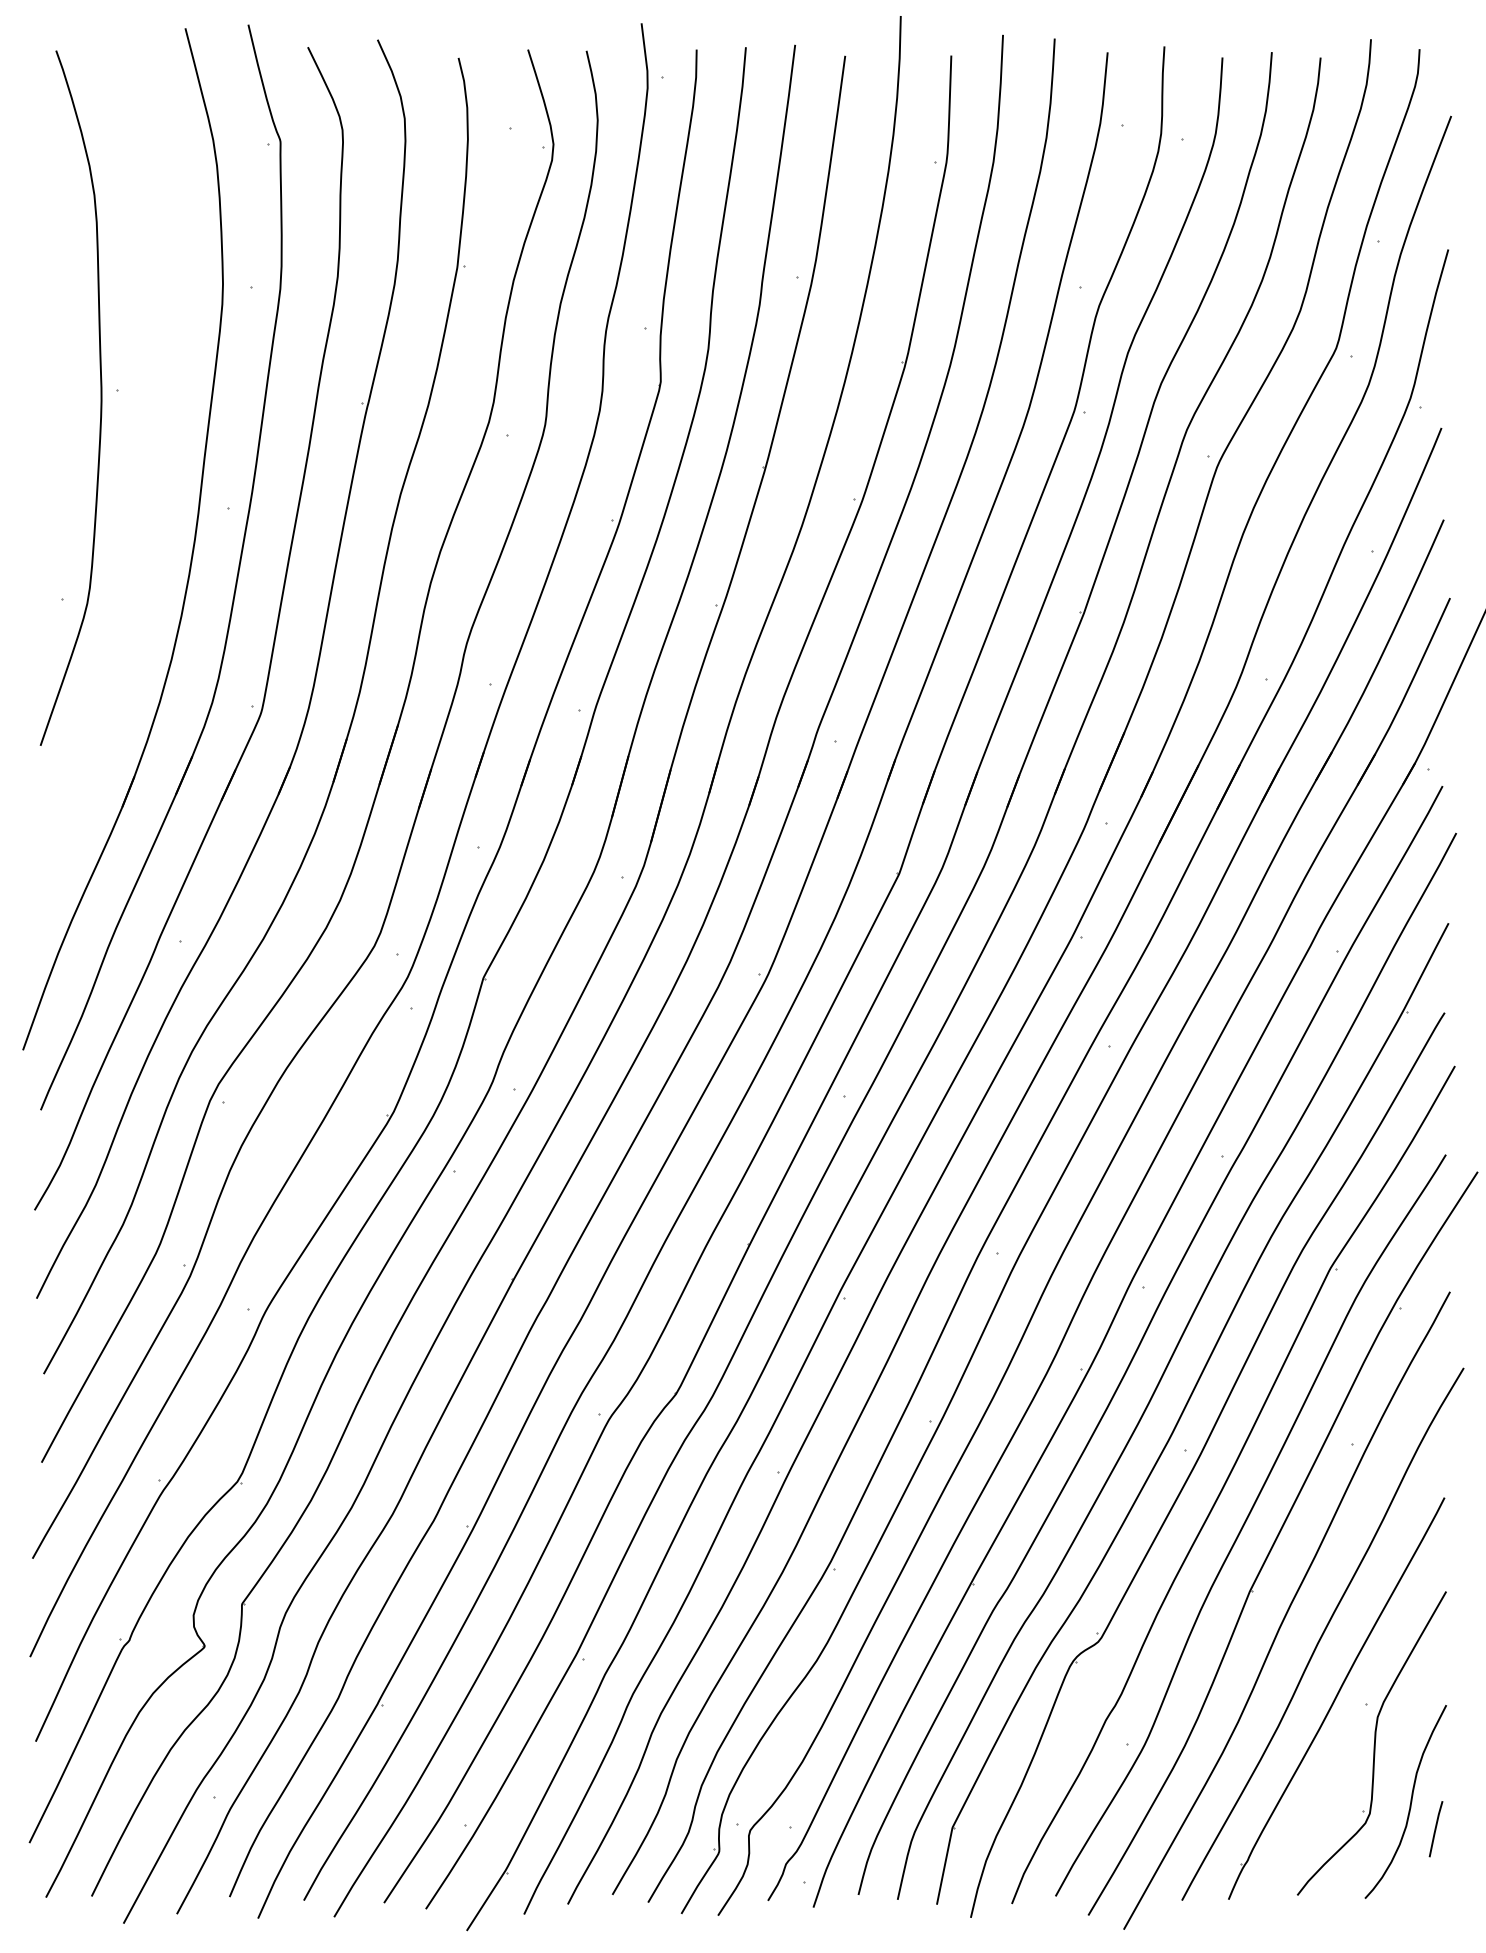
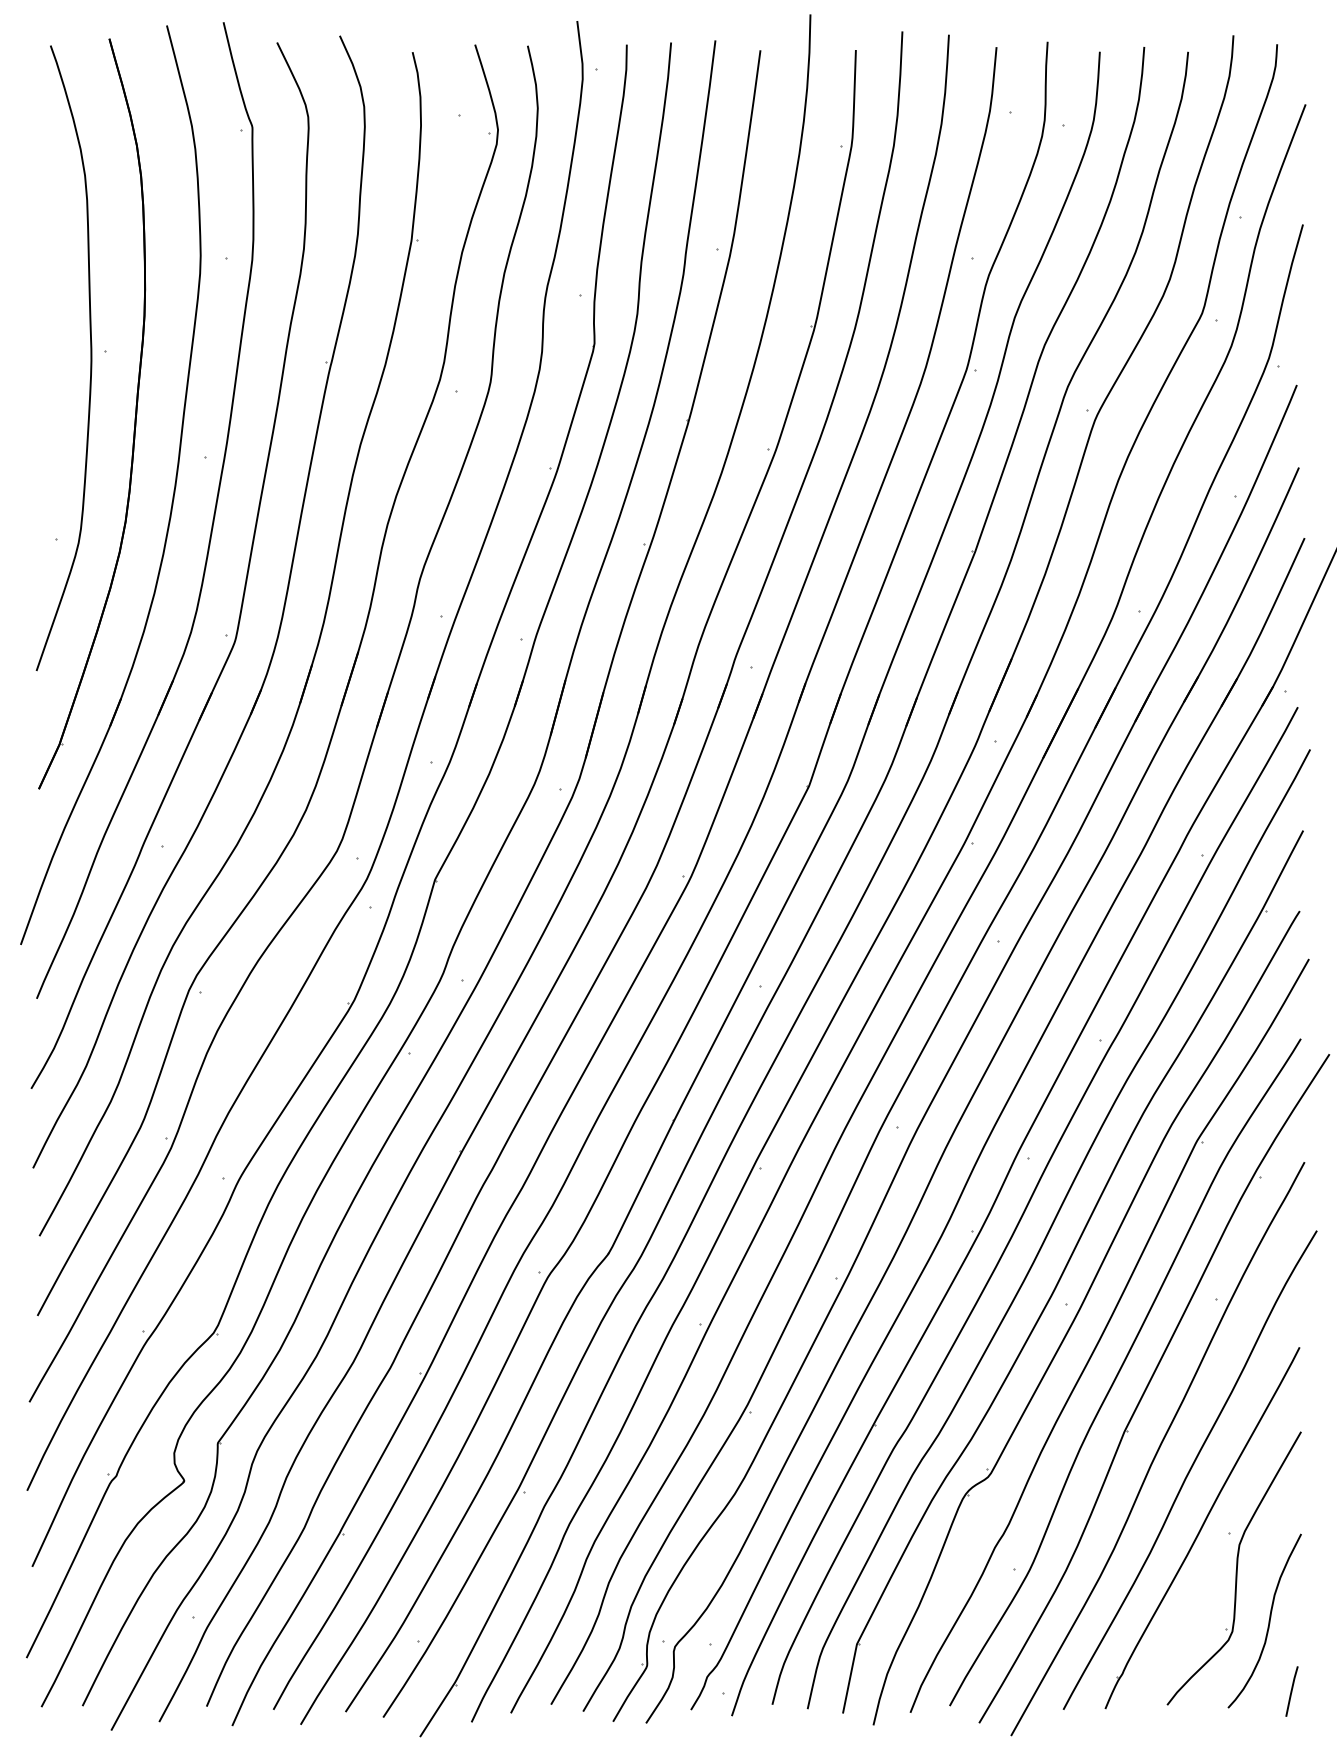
part: (149, 464) -> (134, 417), added
line: (1435, 1829) -> (1291, 1691), moved

